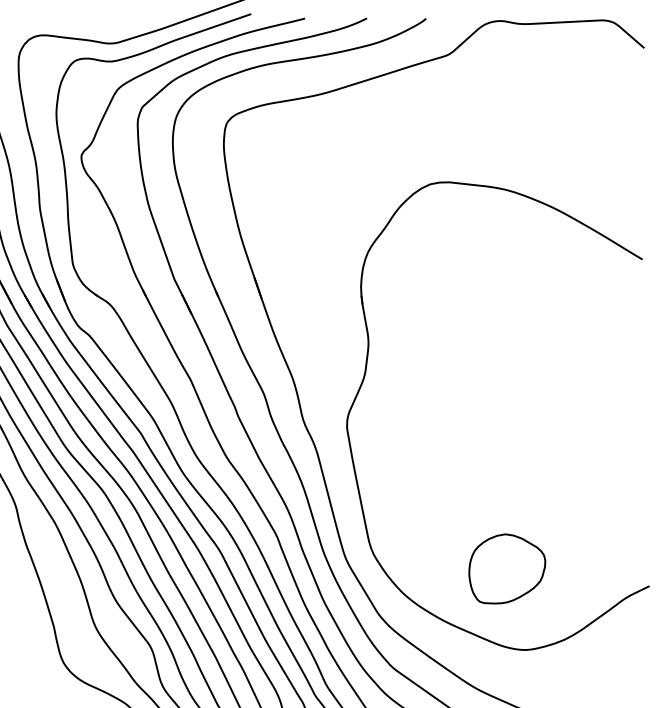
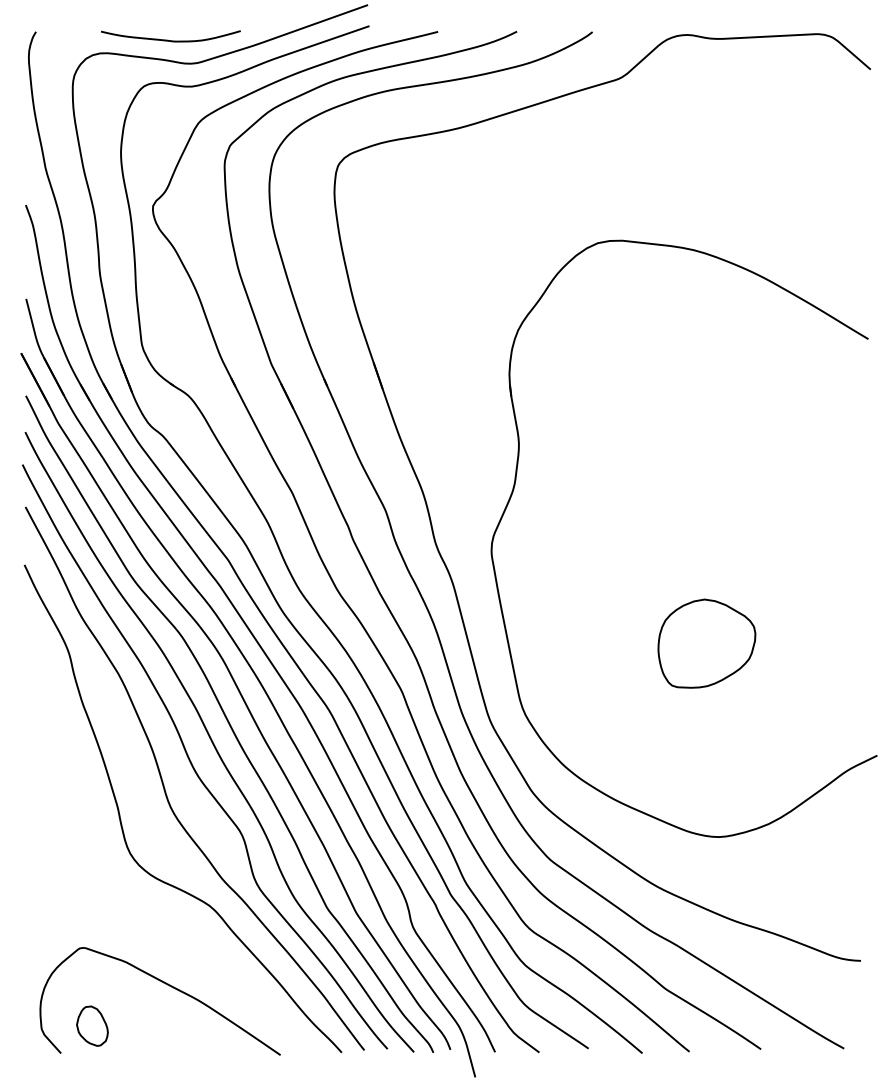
curve: (95, 25) -> (170, 40), added
part: (506, 568) -> (706, 643), moved

